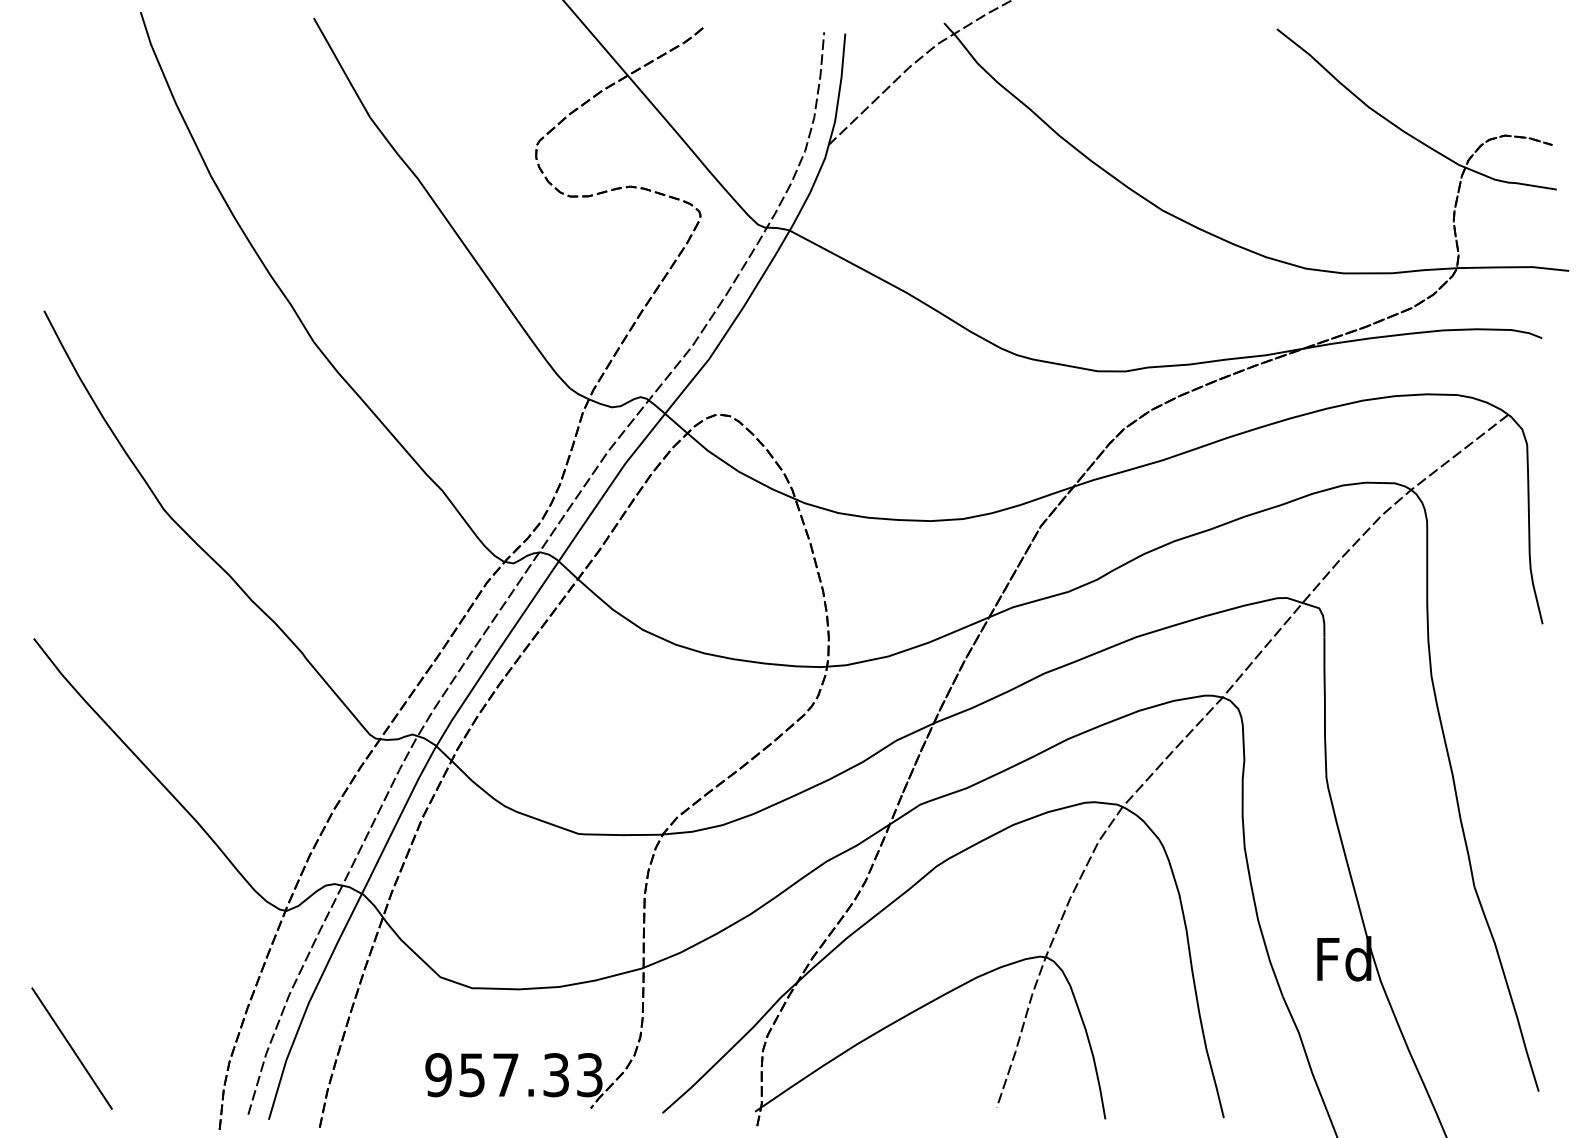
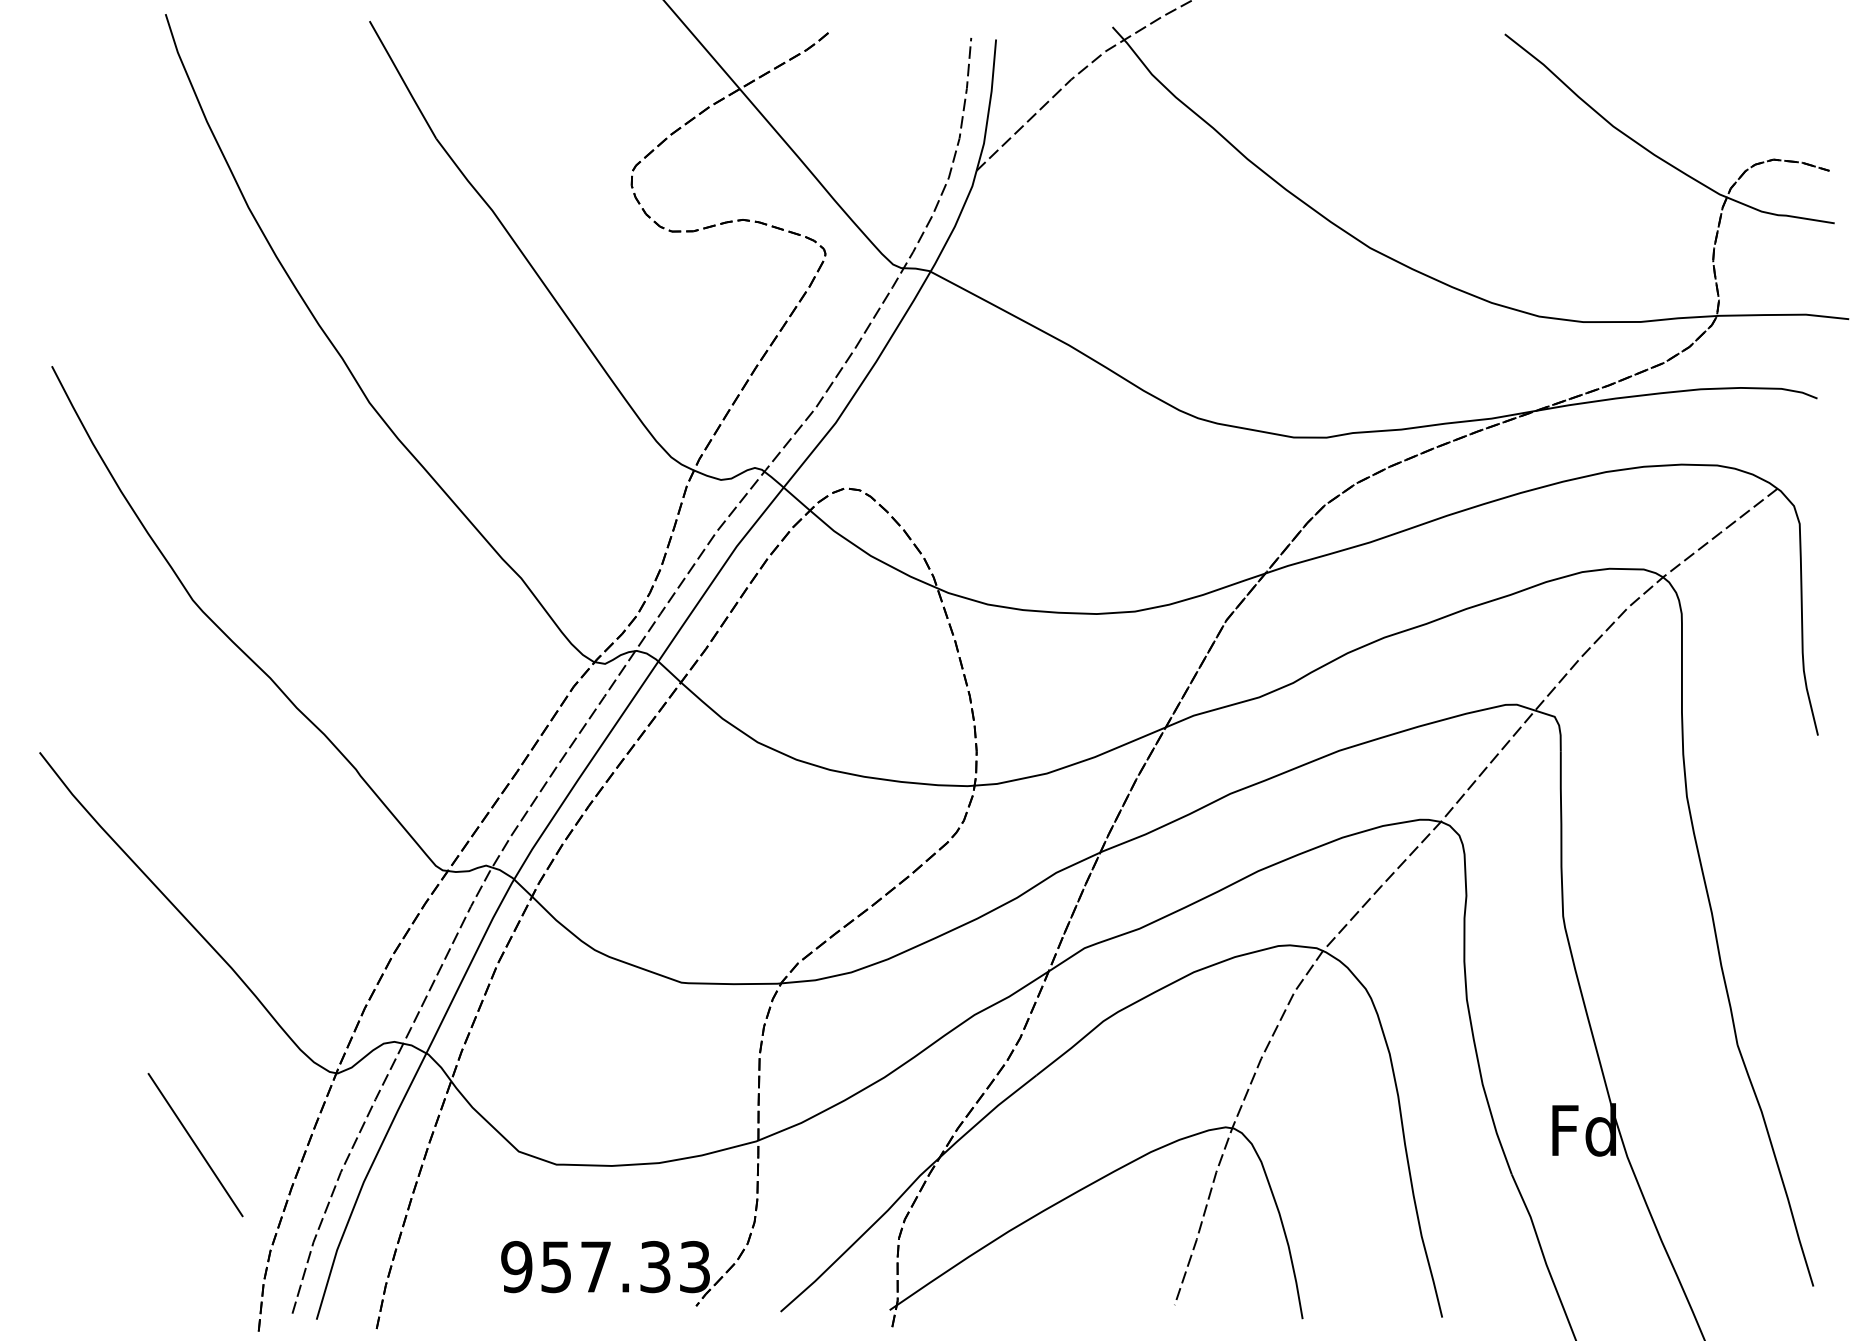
line: (71, 1048) -> (194, 1144), moved

